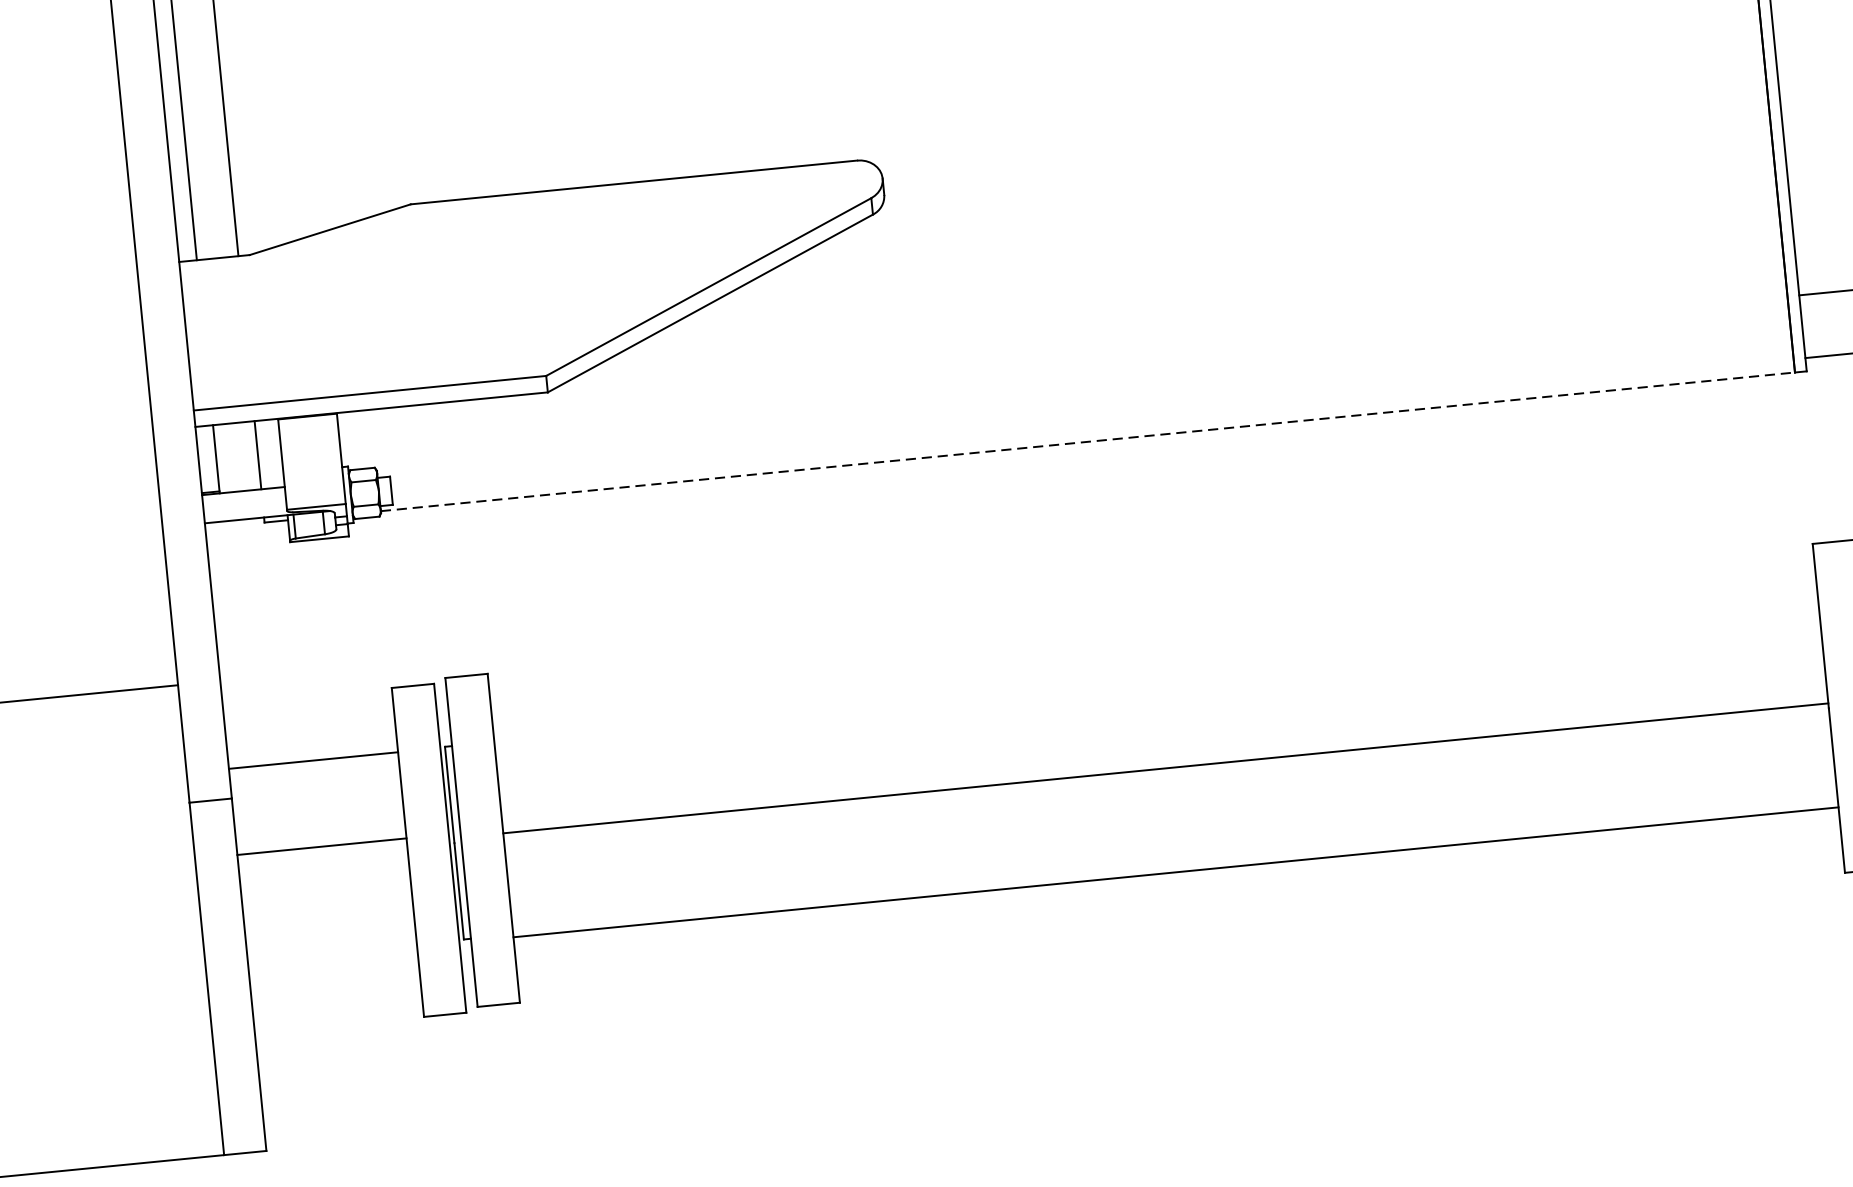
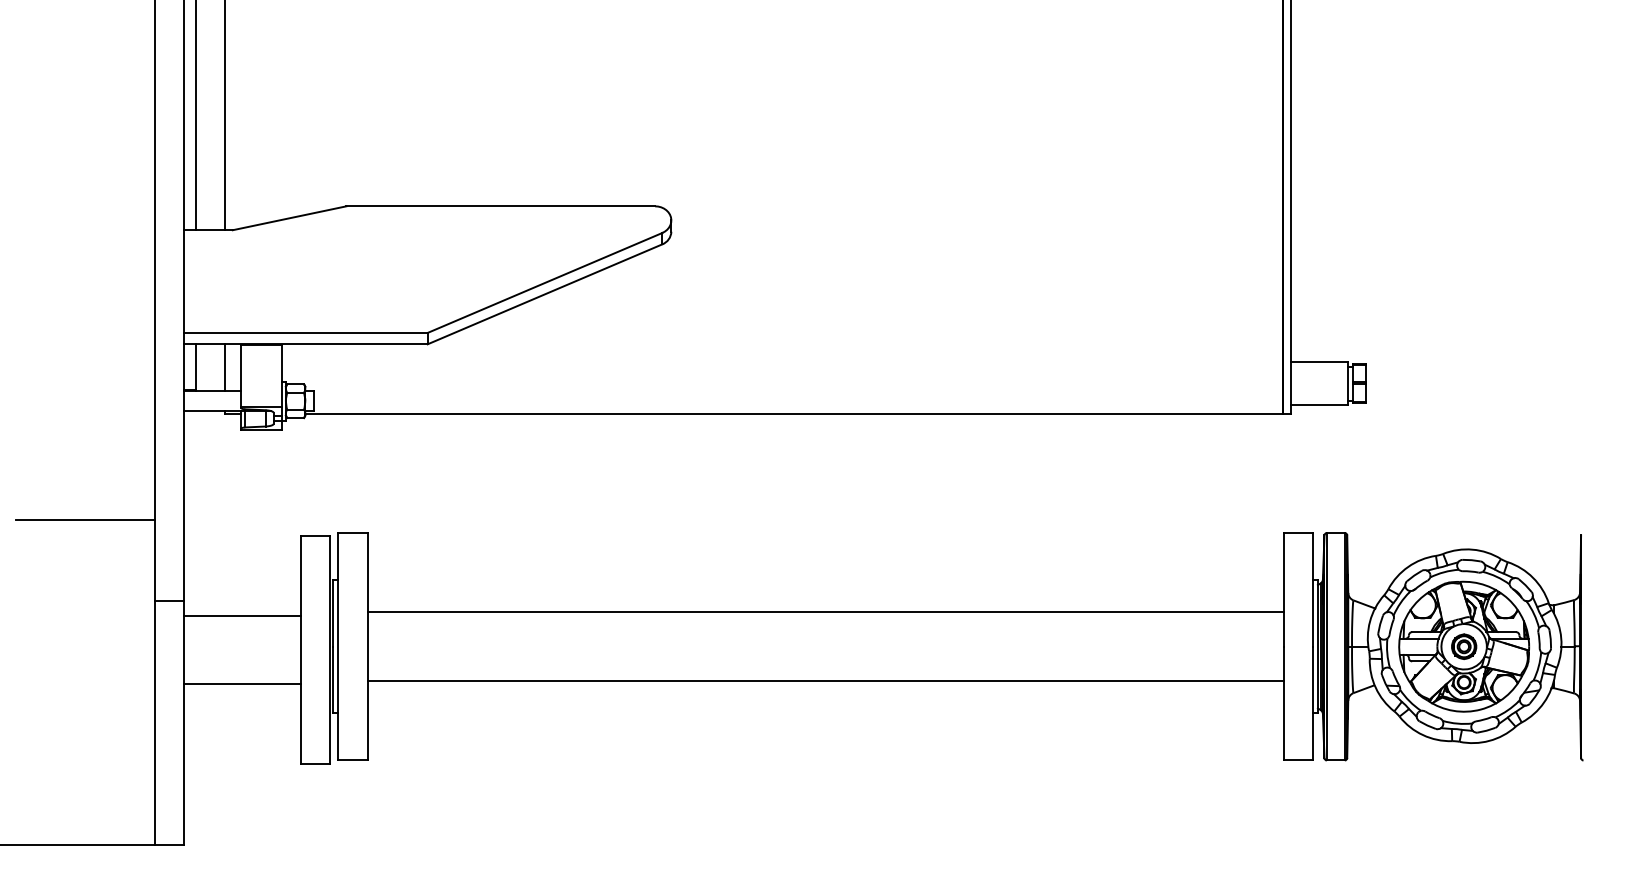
line: (1088, 441) -> (794, 414), dashed -> solid
line: (313, 760) -> (242, 615), moved
line: (1165, 768) -> (825, 612), moved
line: (322, 846) -> (242, 684), moved
line: (1175, 872) -> (825, 681), moved

